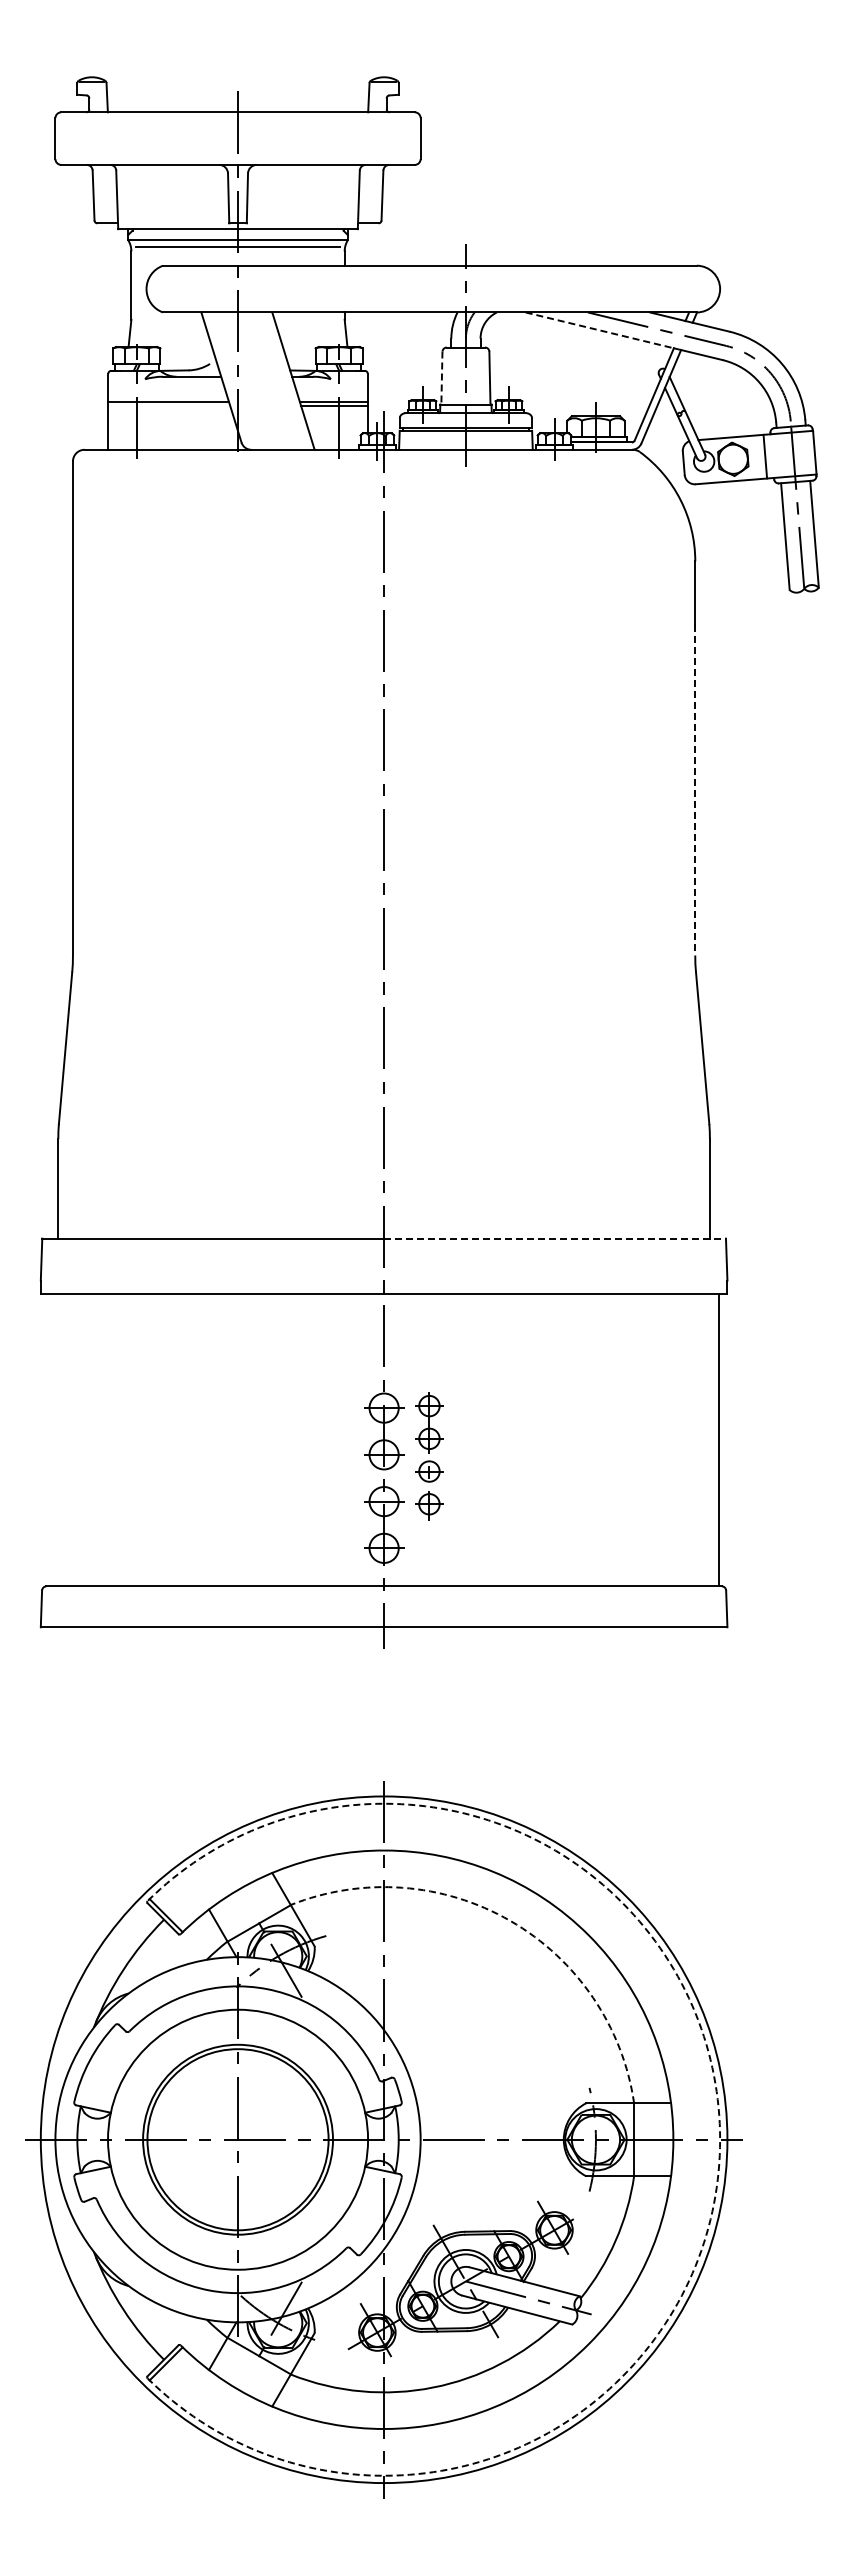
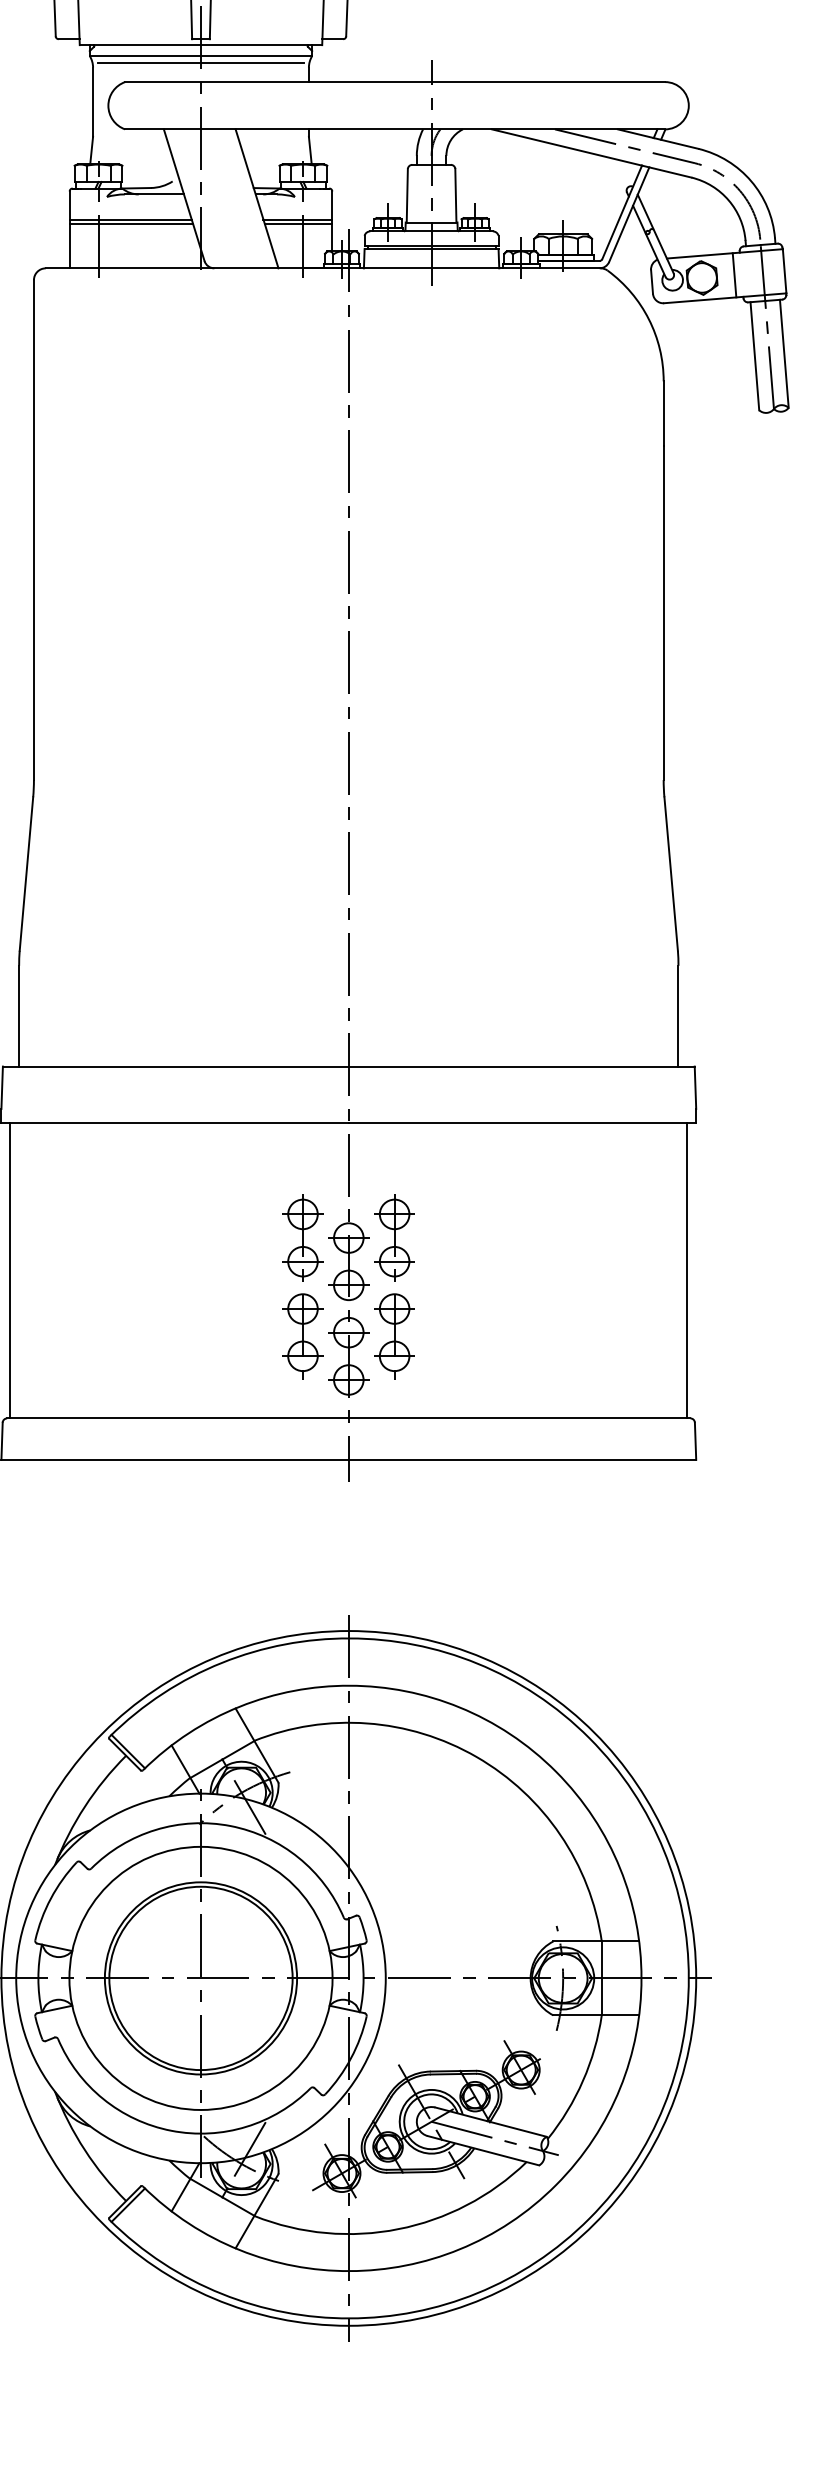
line: (600, 330) -> (567, 147), dashed -> solid
line: (441, 378) -> (406, 196), dashed -> solid
line: (169, 405) -> (131, 223), added
line: (695, 790) -> (663, 613), dashed -> solid
line: (555, 1238) -> (522, 1066), dashed -> solid
line: (49, 1440) -> (10, 1270), added
part: (338, 1455) -> (302, 1286), added
part: (429, 1455) -> (394, 1286), size x1.43
arc: (510, 1920) -> (476, 1756), dashed -> solid
arc: (720, 2139) -> (689, 1978), dashed -> solid

